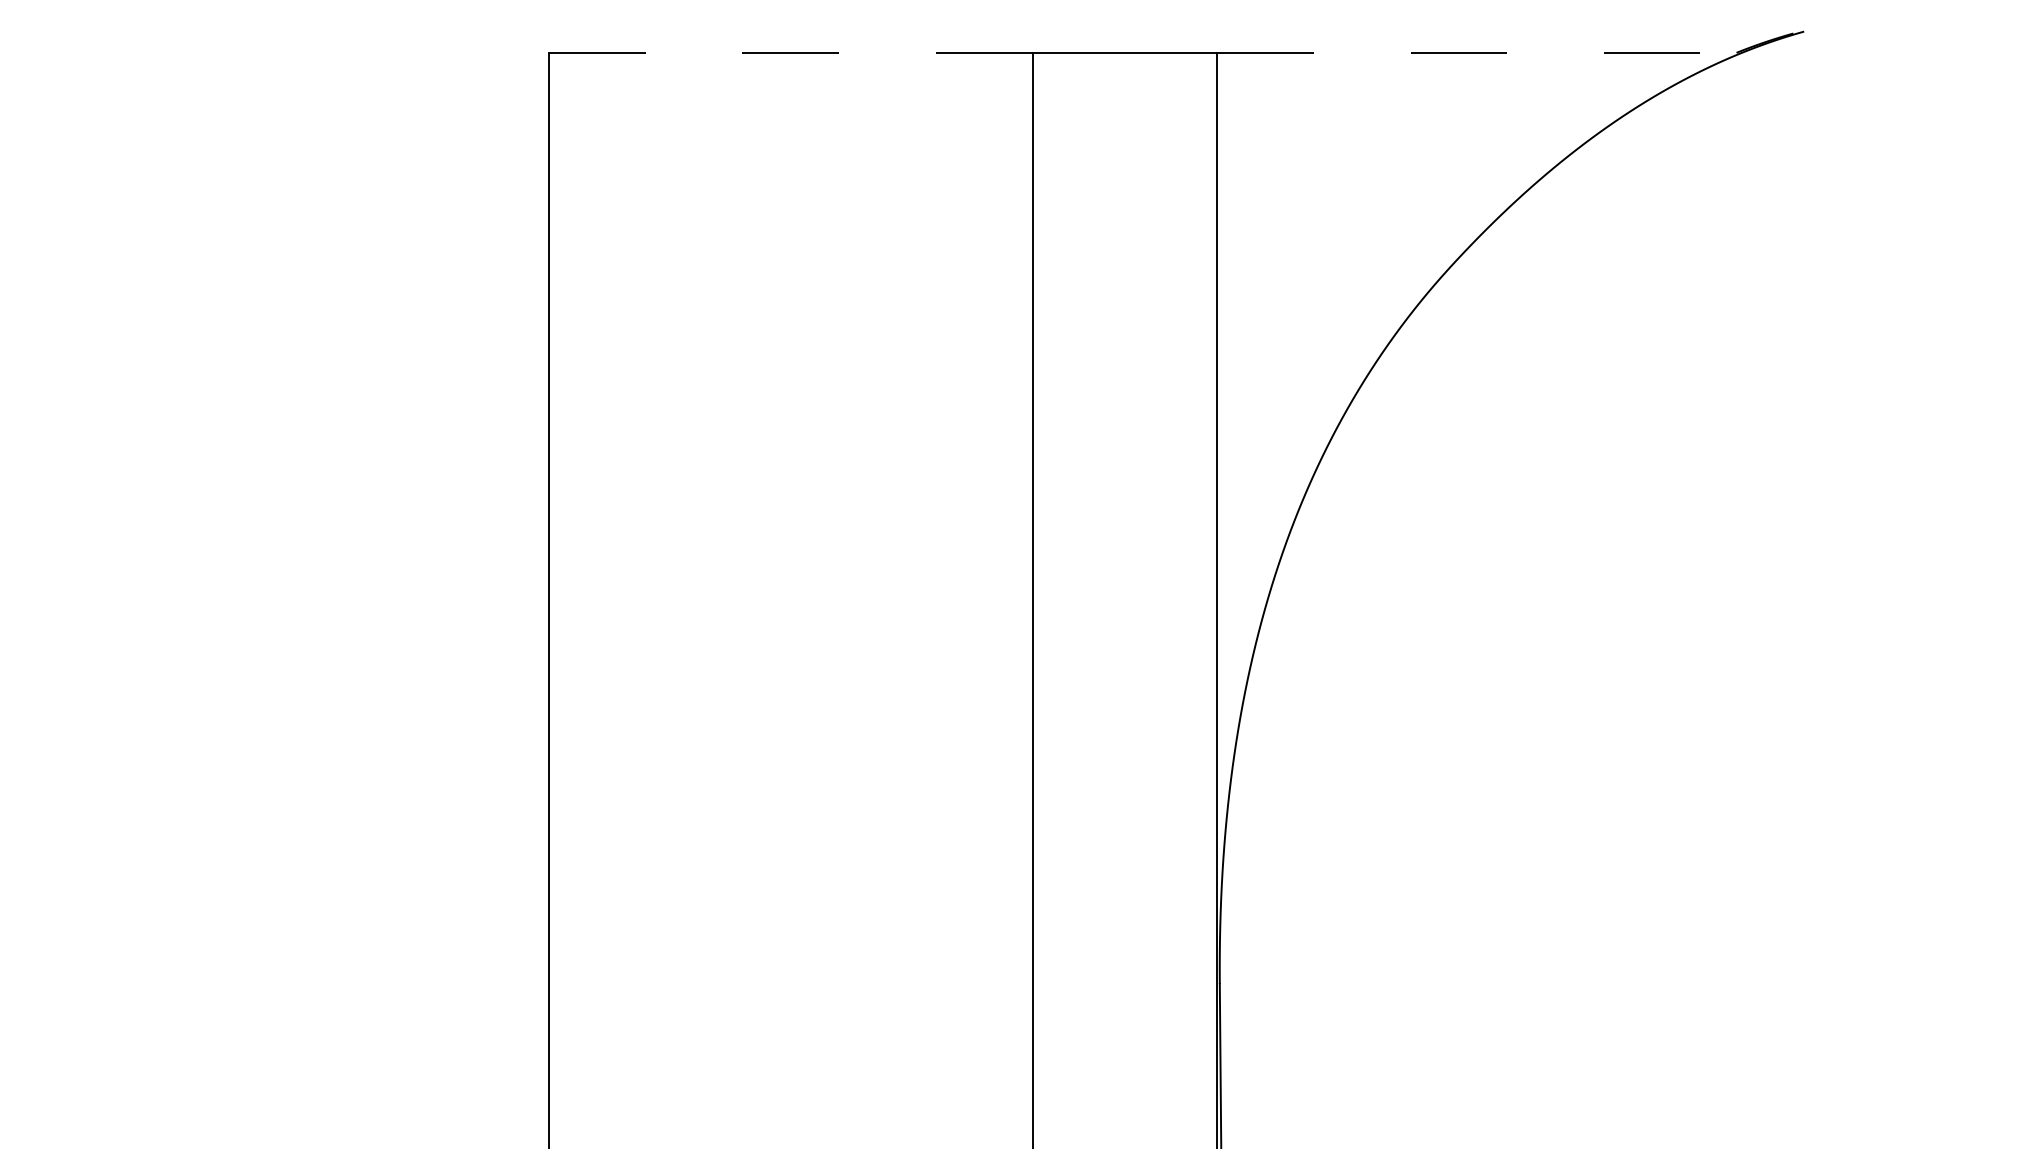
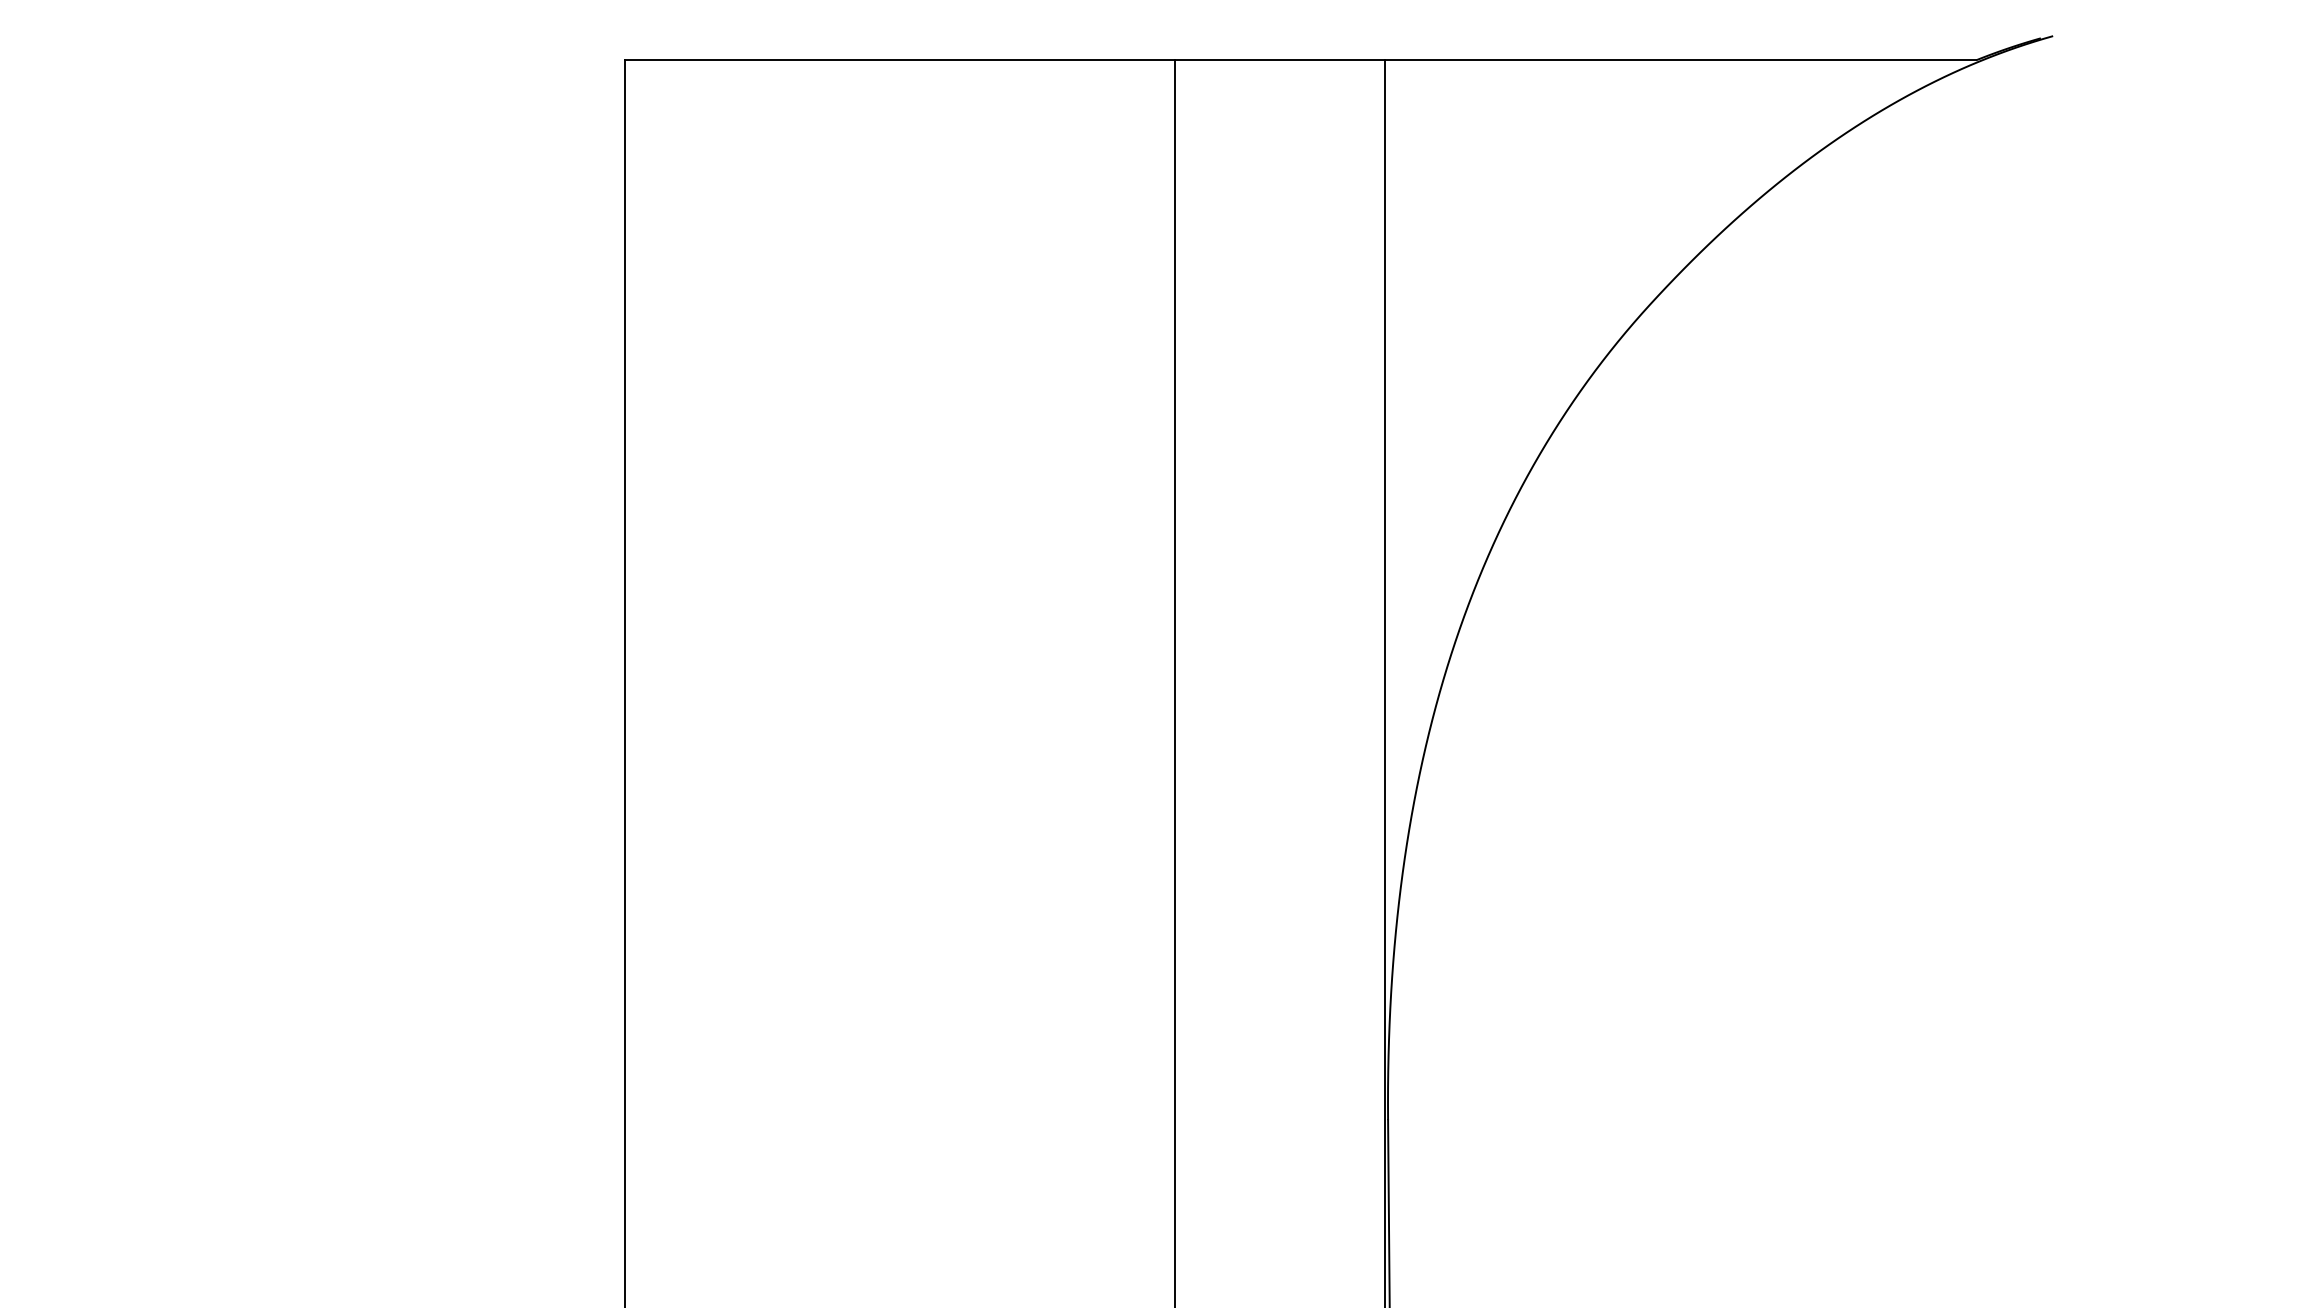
line: (790, 52) -> (899, 59), dashed -> solid
line: (1476, 52) -> (1680, 59), dashed -> solid

